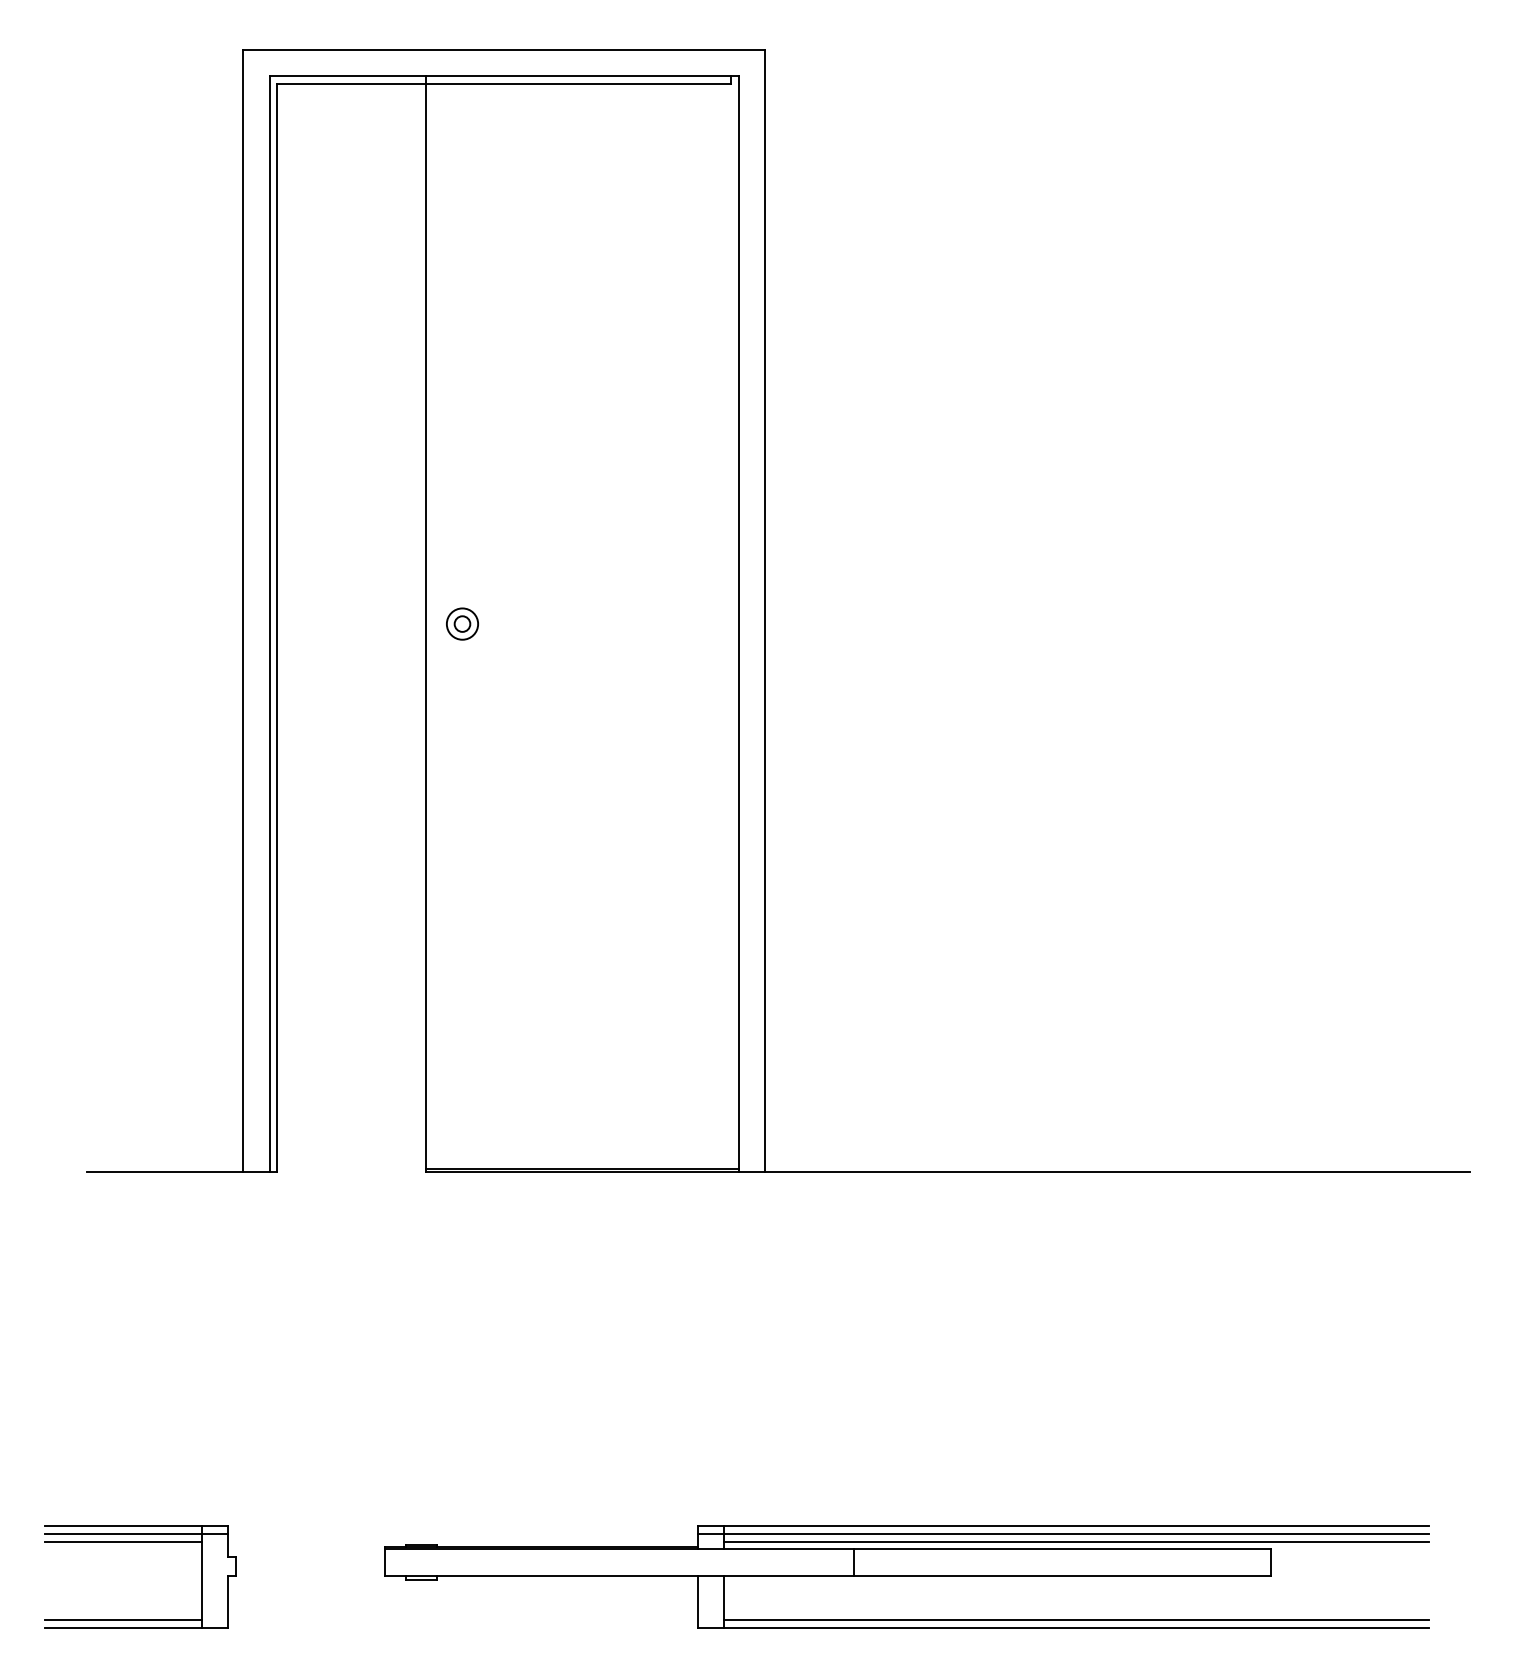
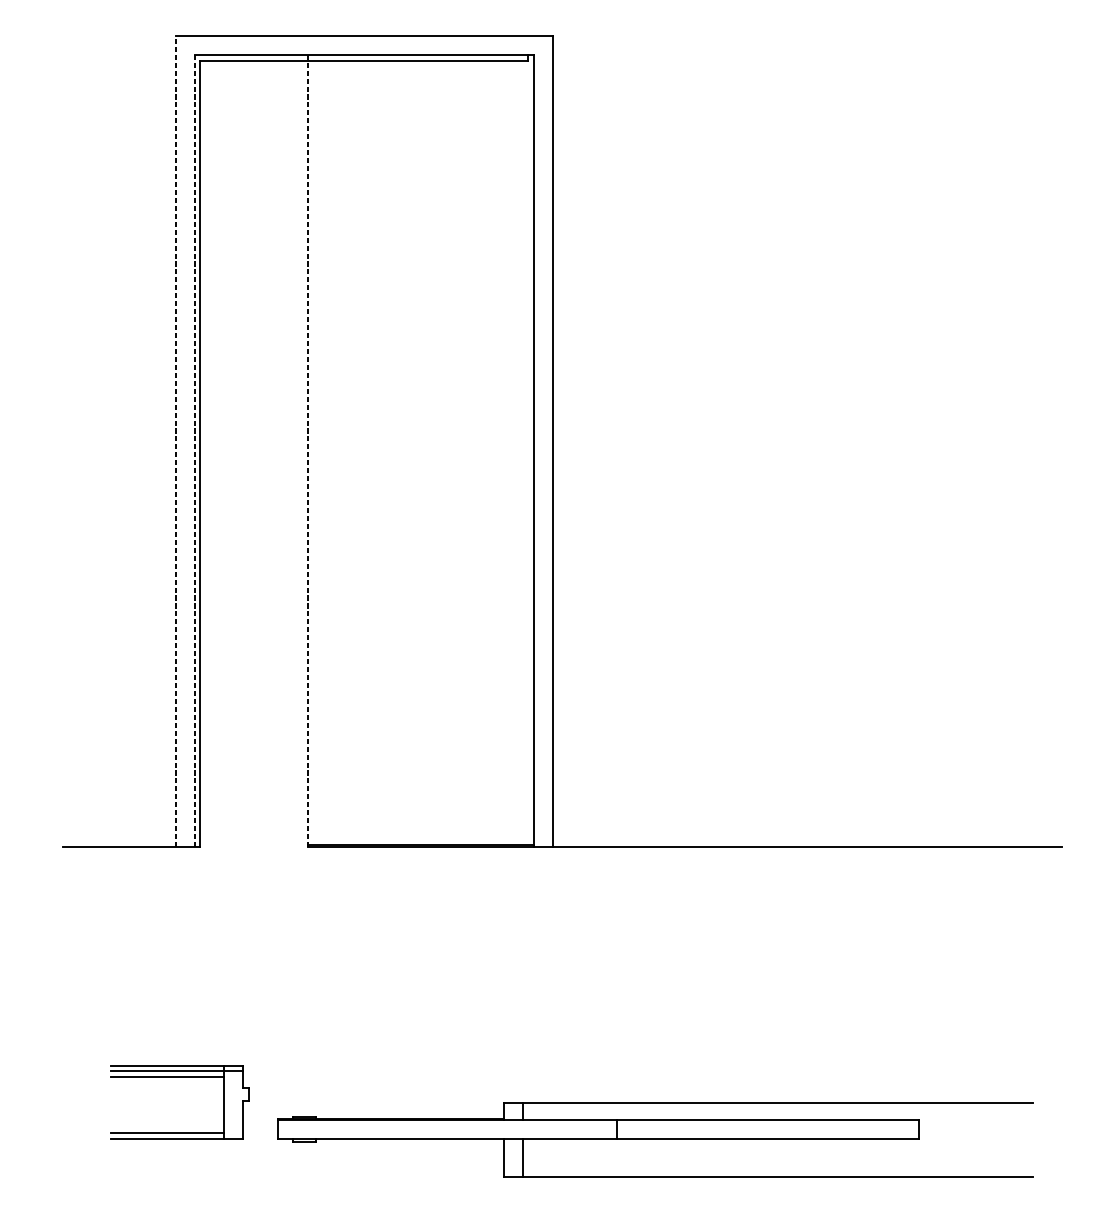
line: (243, 611) -> (175, 442), solid -> dashed
part: (462, 623) -> (334, 450), removed
line: (269, 624) -> (194, 451), solid -> dashed
line: (425, 624) -> (307, 451), solid -> dashed
line: (1062, 1533) -> (768, 1108), removed
line: (1075, 1541) -> (777, 1114), removed
part: (140, 1542) -> (179, 1077), moved
line: (1075, 1619) -> (777, 1170), removed

